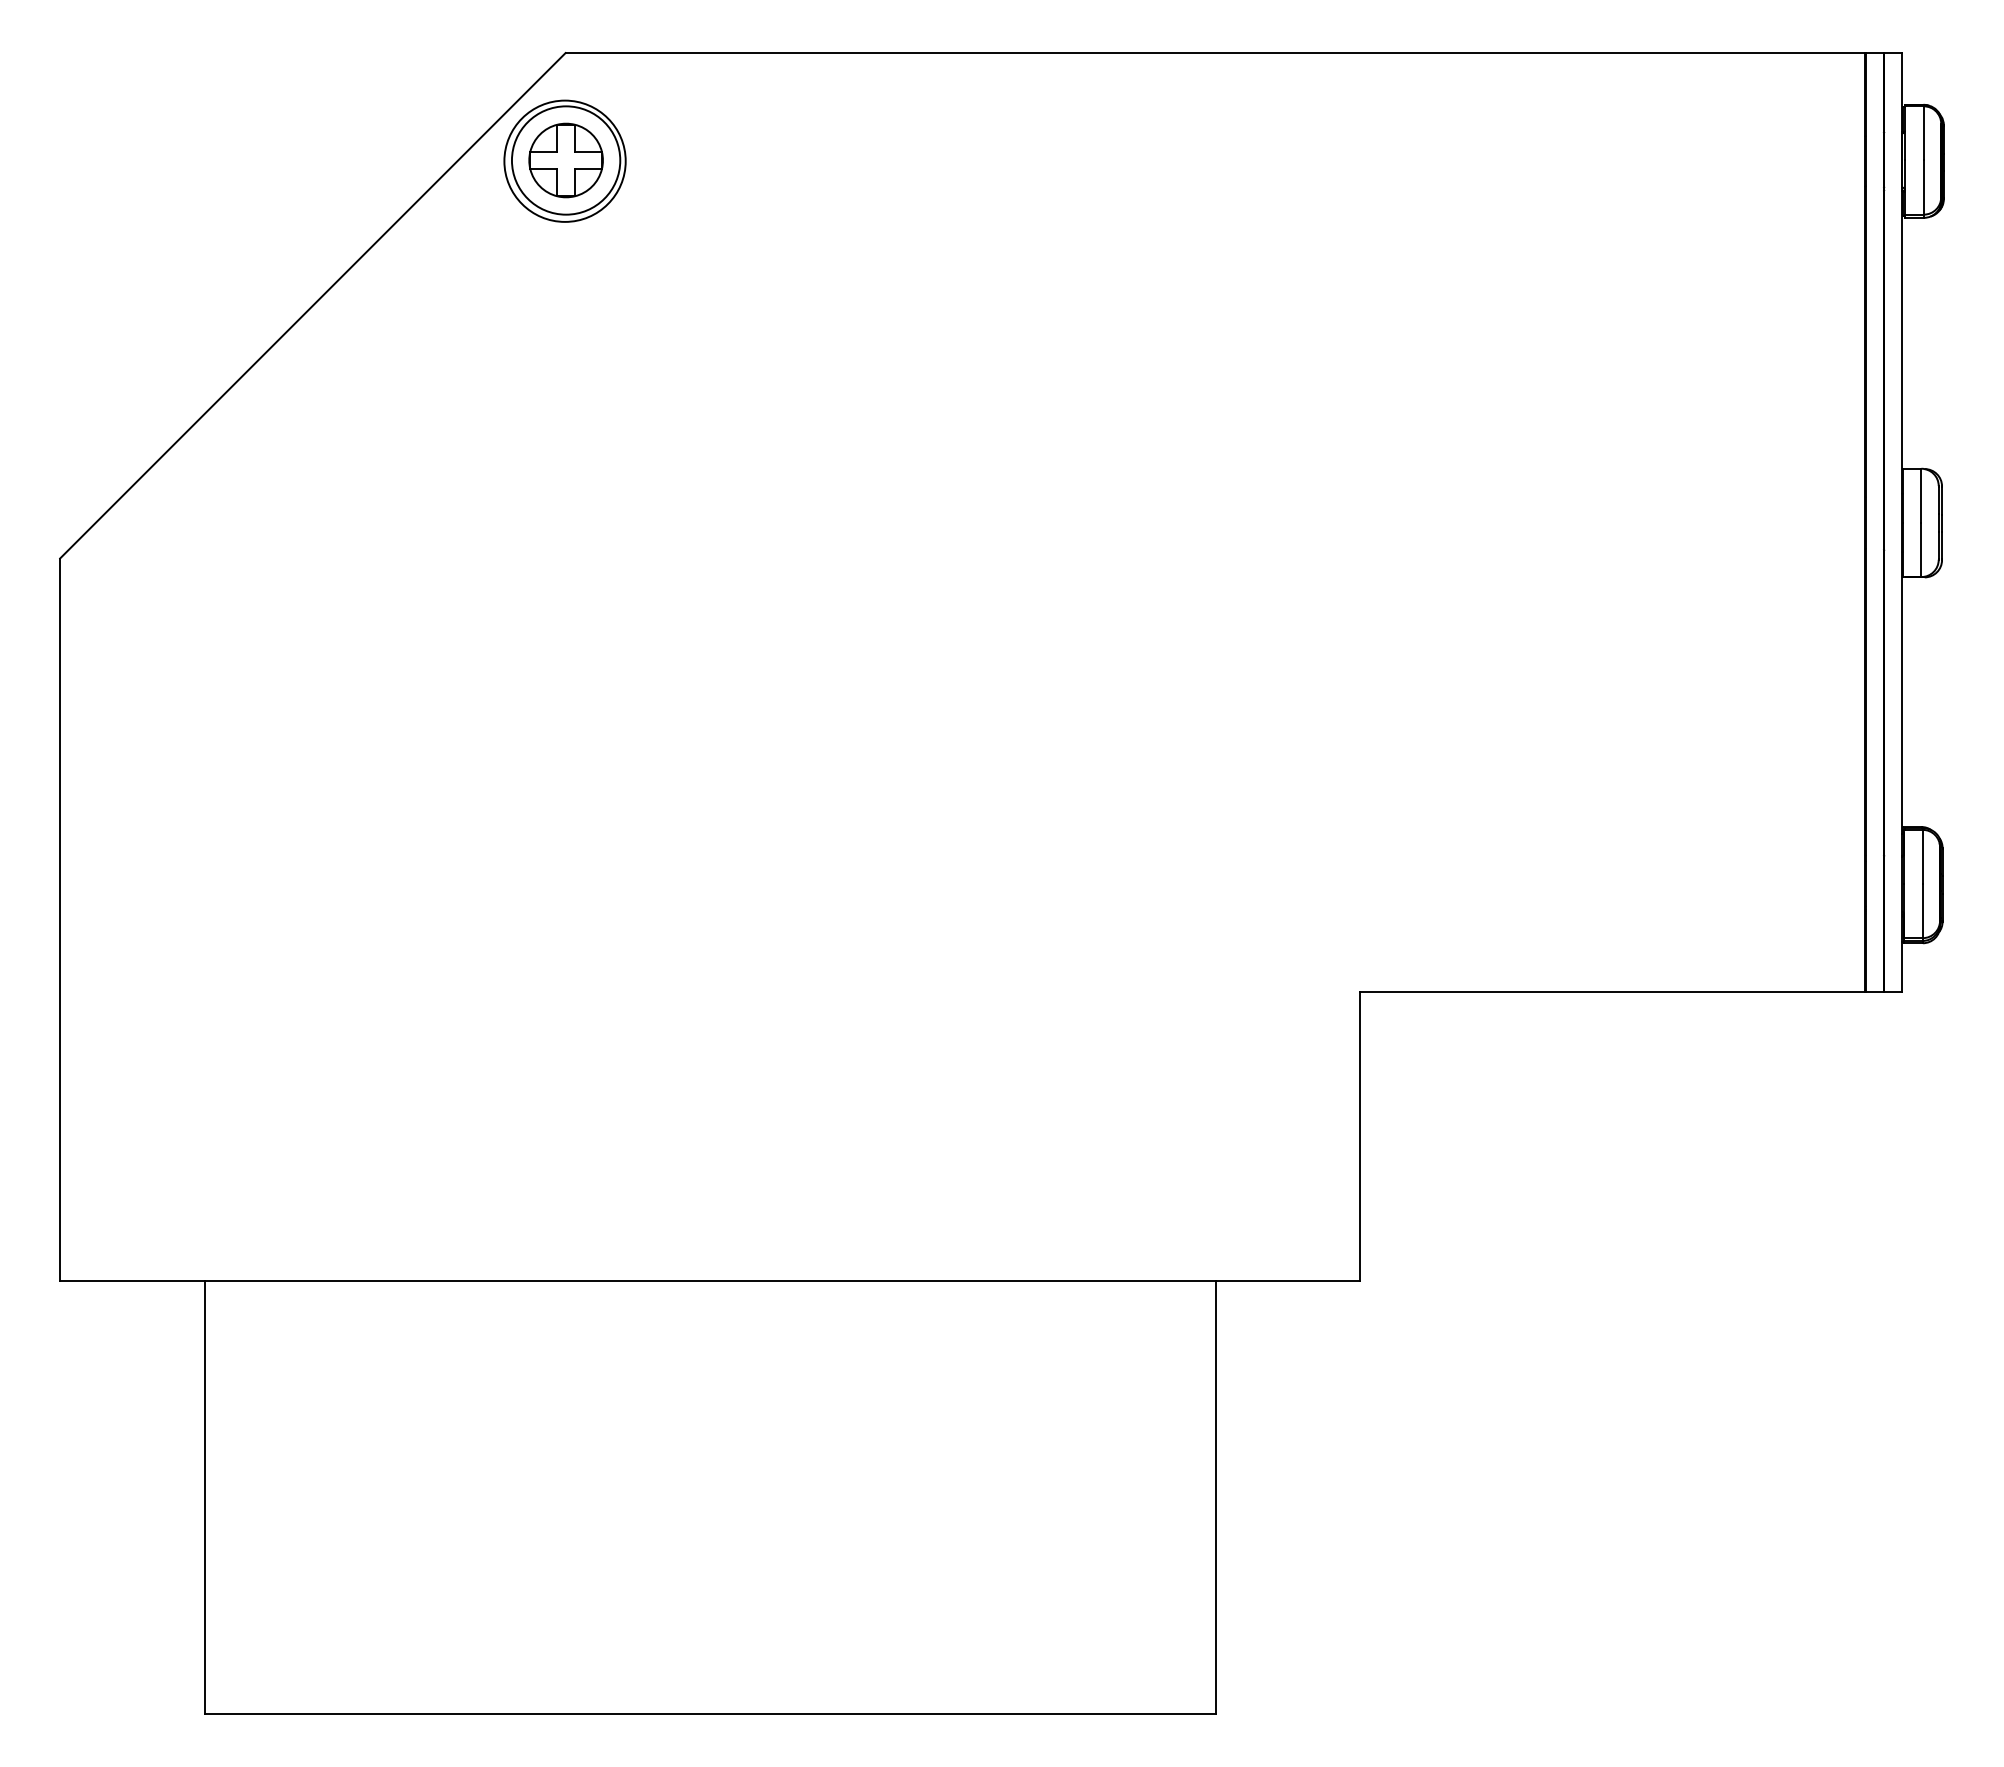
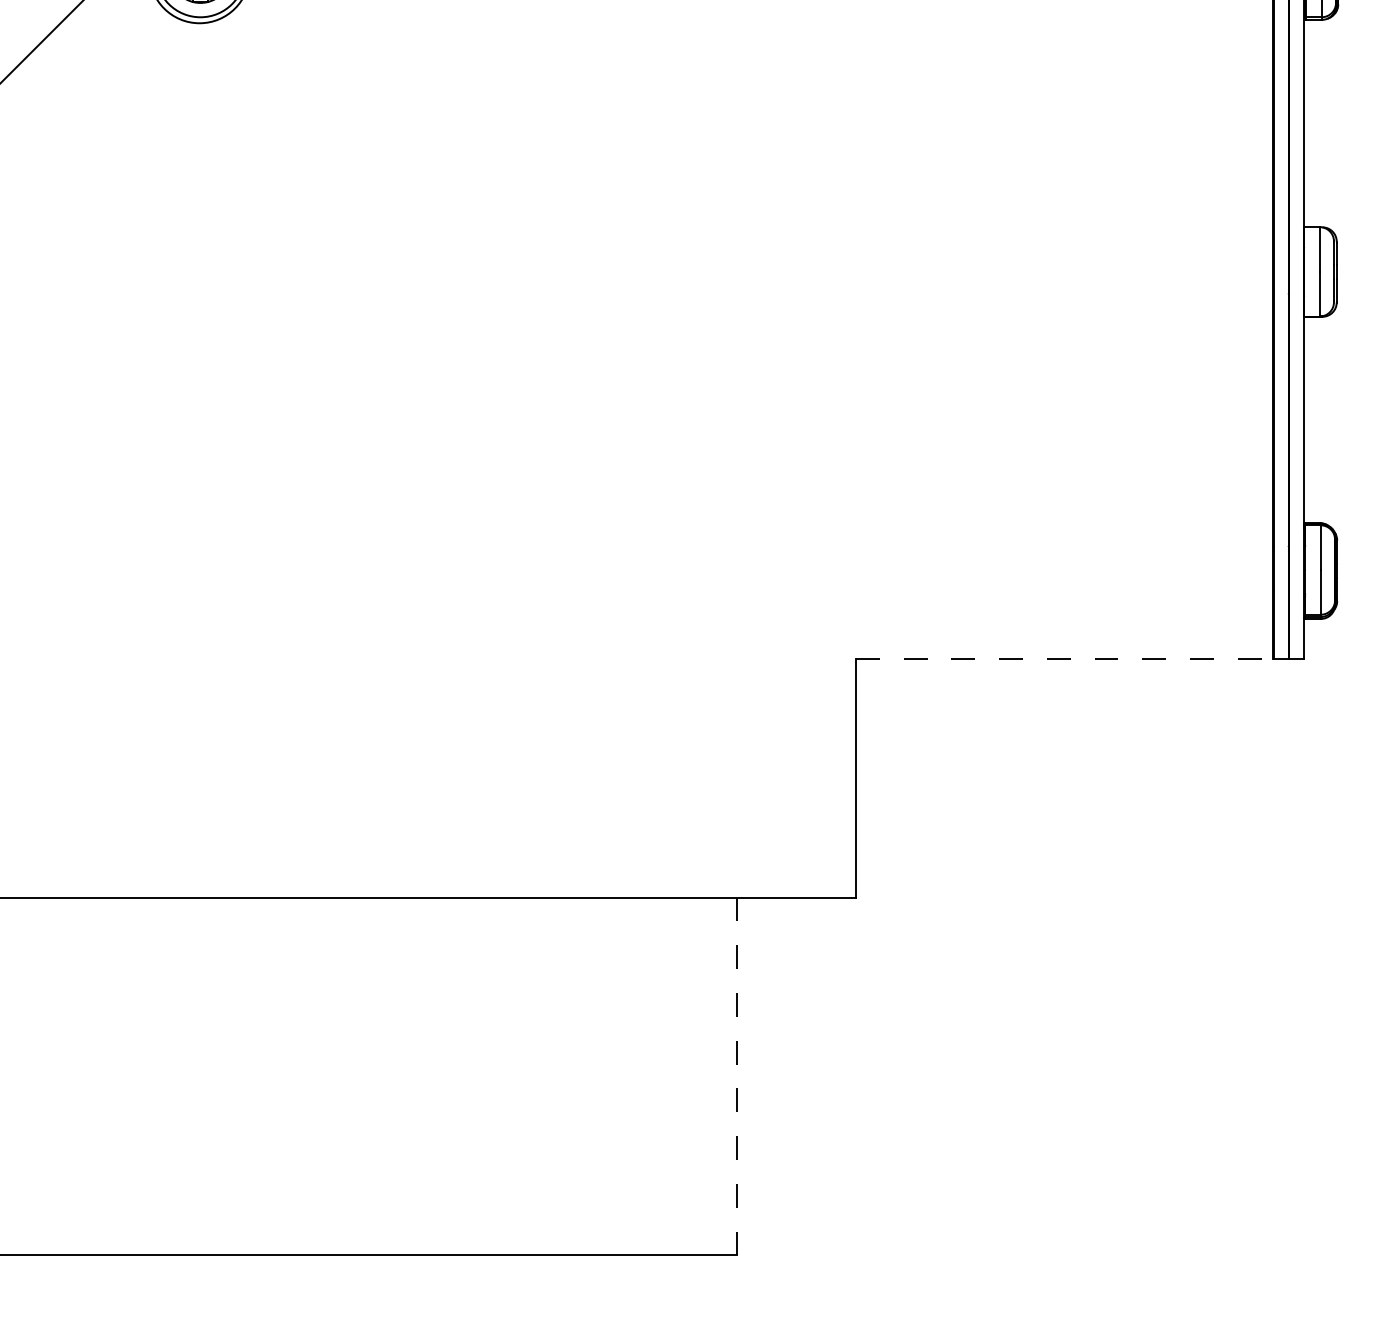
line: (1612, 991) -> (1064, 658), solid -> dashed
line: (1215, 1497) -> (736, 1076), solid -> dashed

